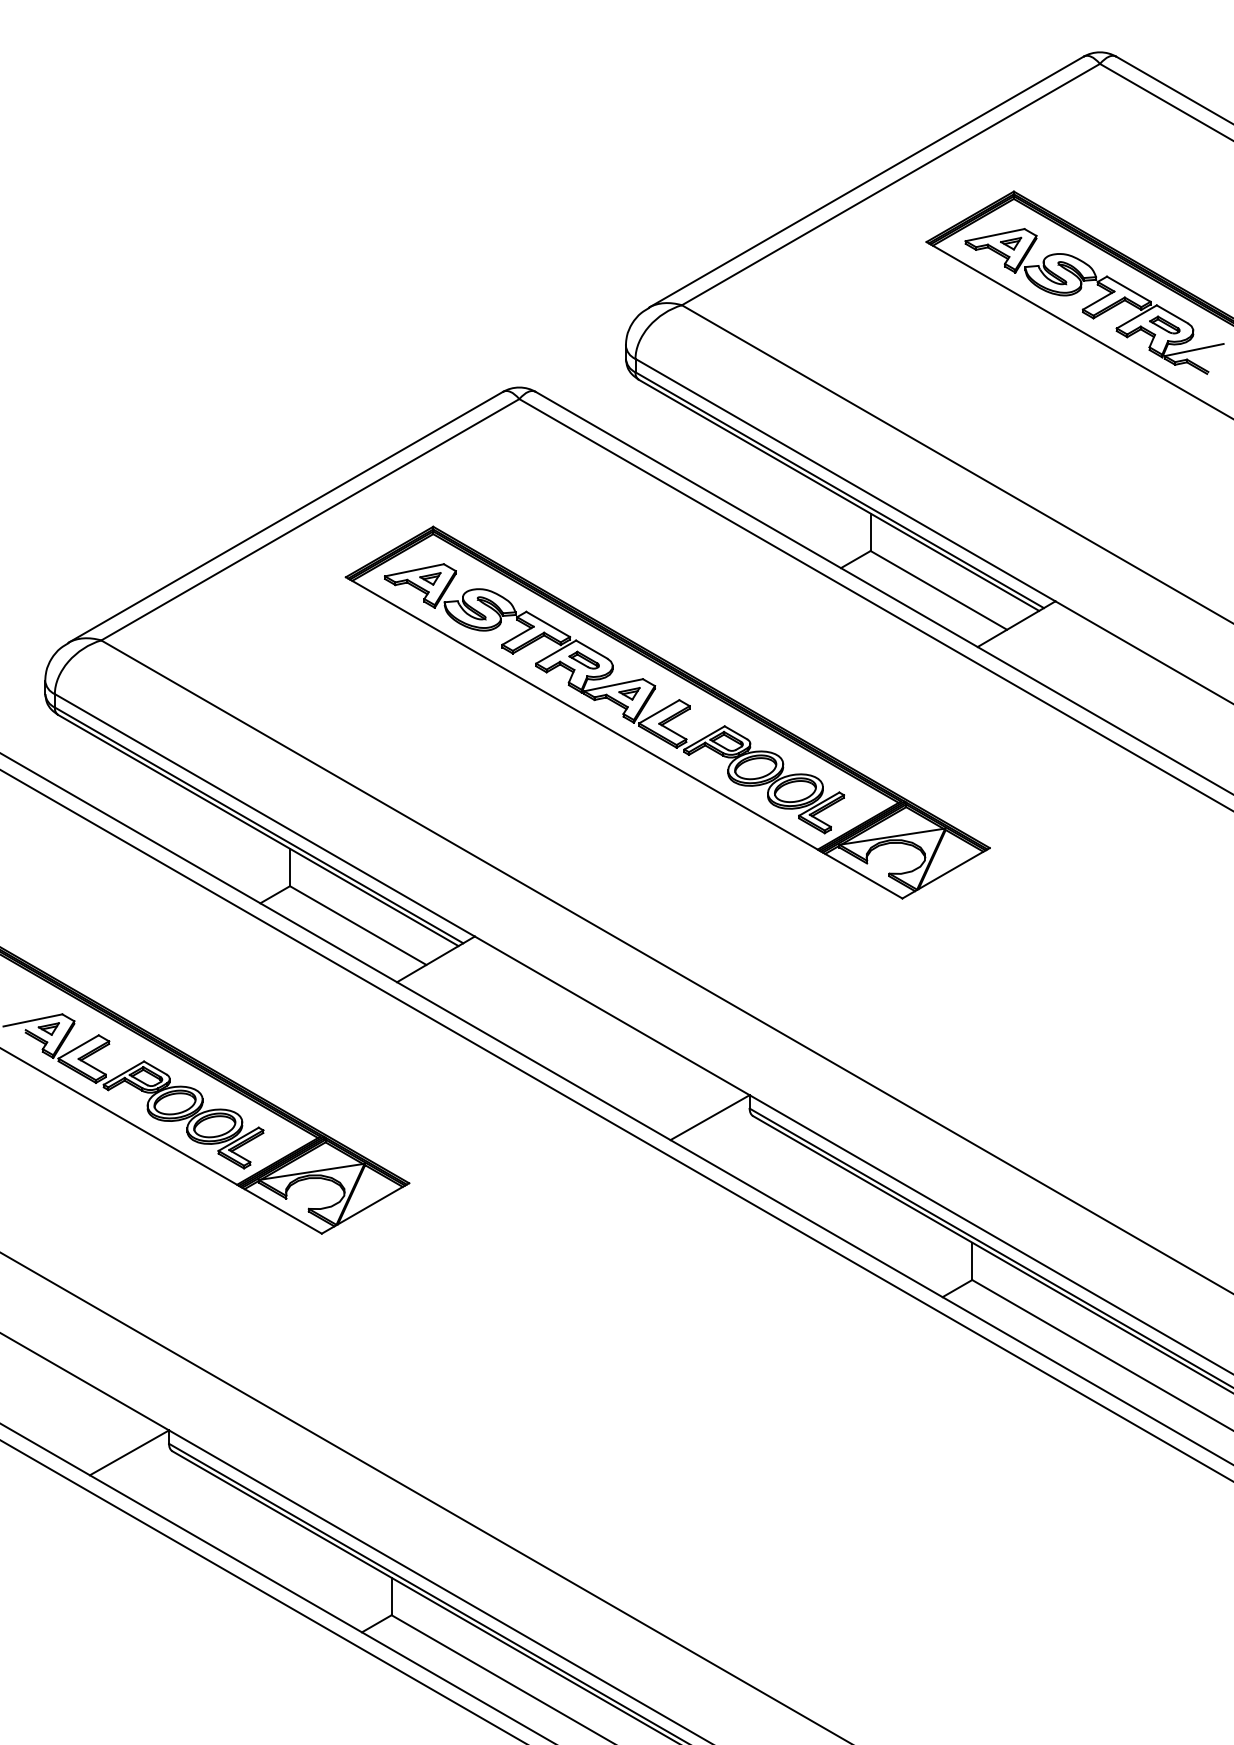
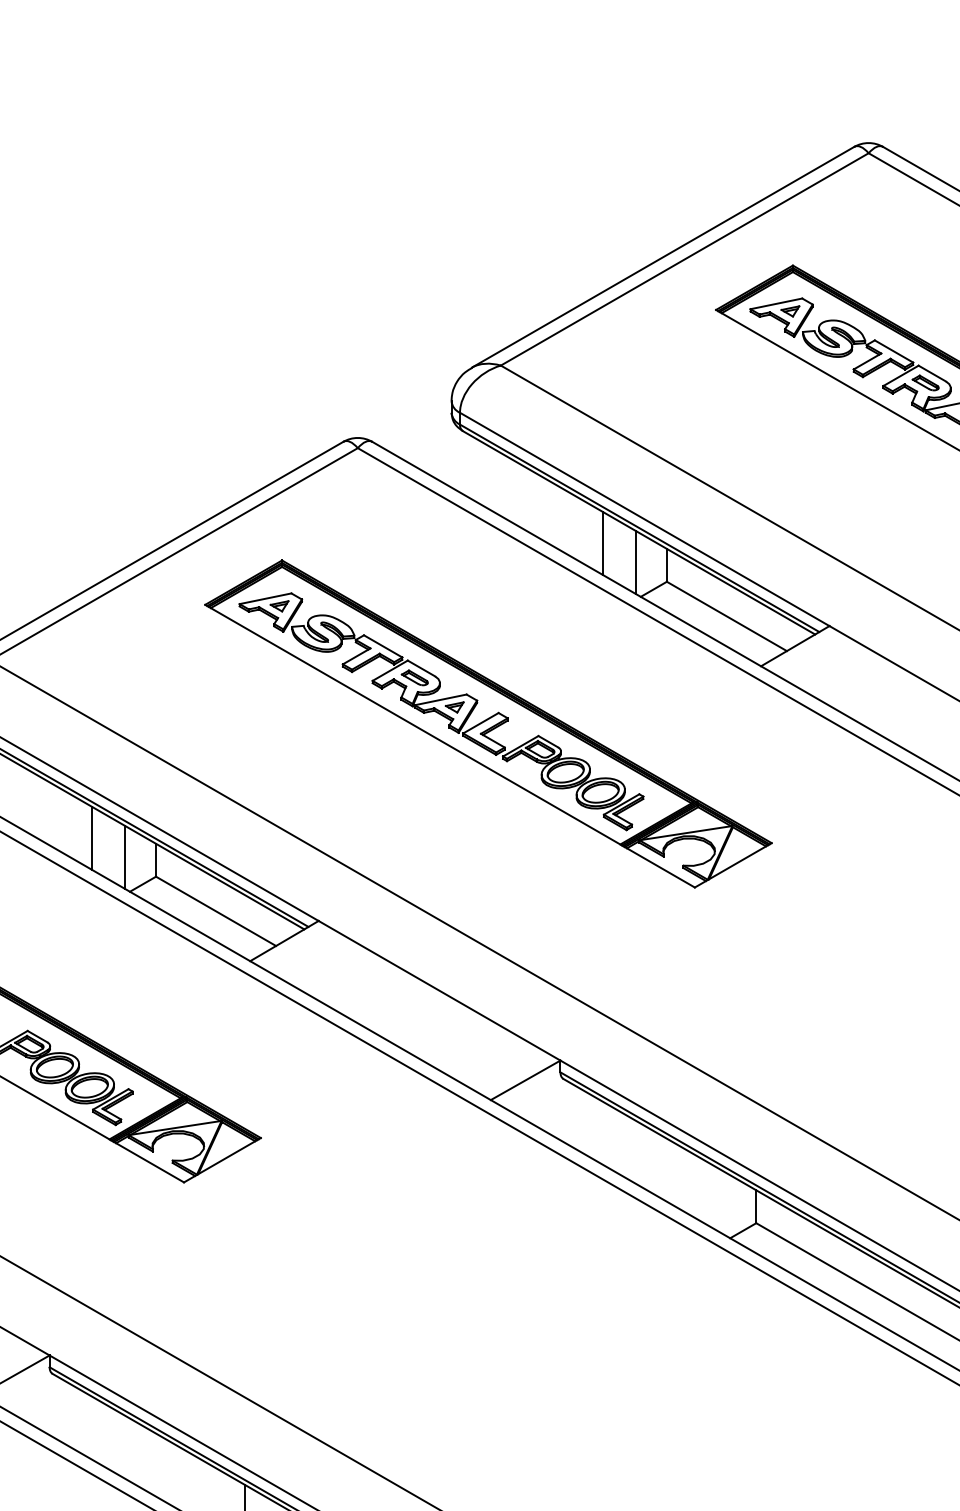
line: (798, 507) -> (603, 543), added
line: (835, 528) -> (635, 561), added
line: (217, 842) -> (92, 838), added
line: (254, 864) -> (124, 857), added

